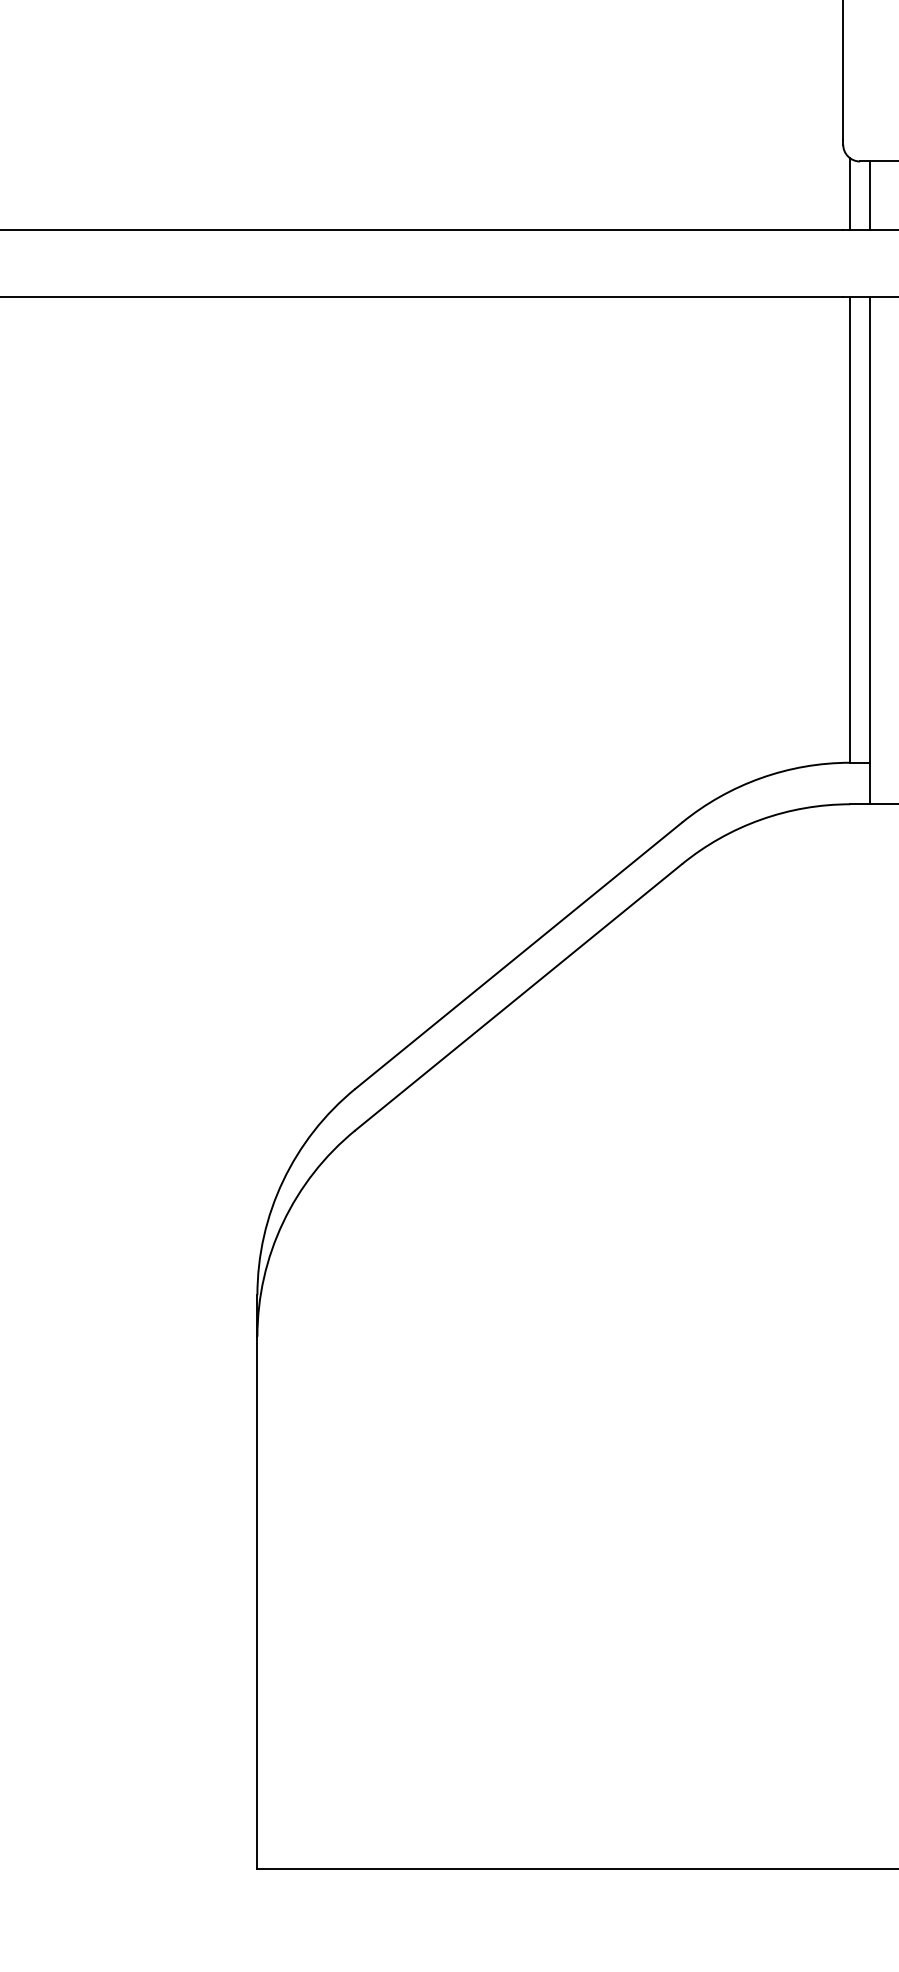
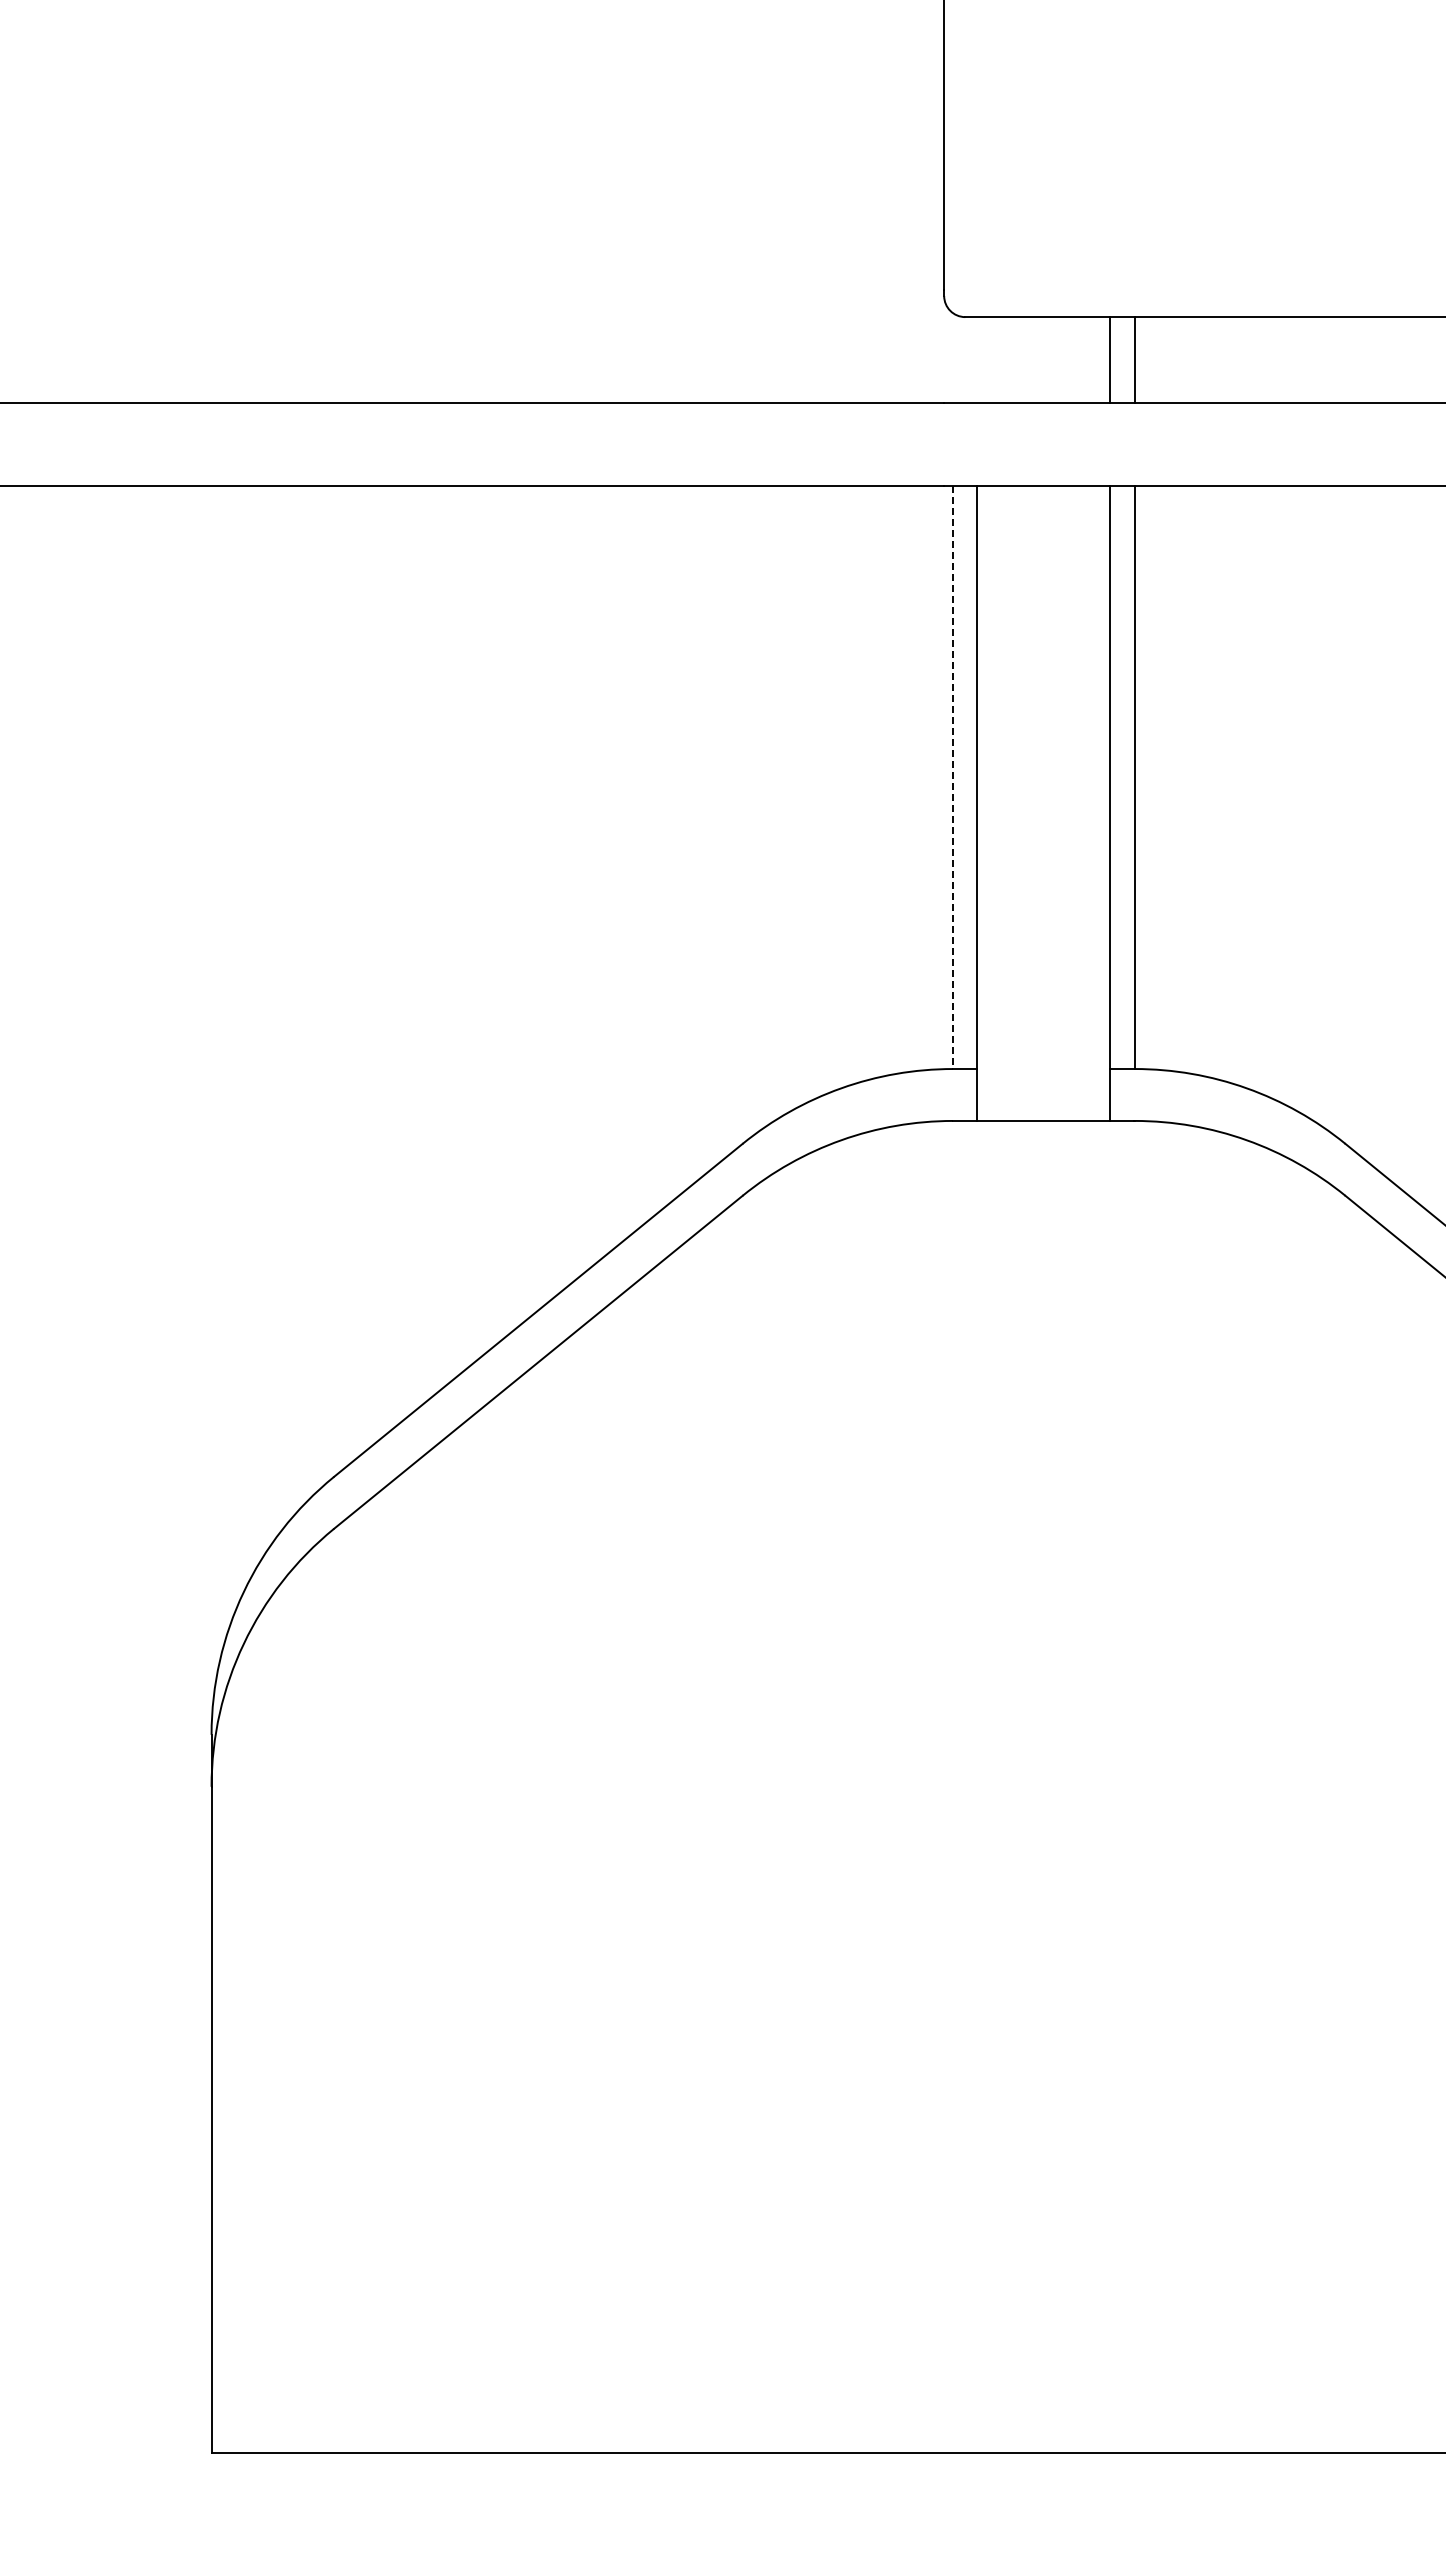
line: (850, 193) -> (953, 357), removed
line: (869, 195) -> (977, 359), removed
line: (850, 530) -> (953, 778), solid -> dashed

